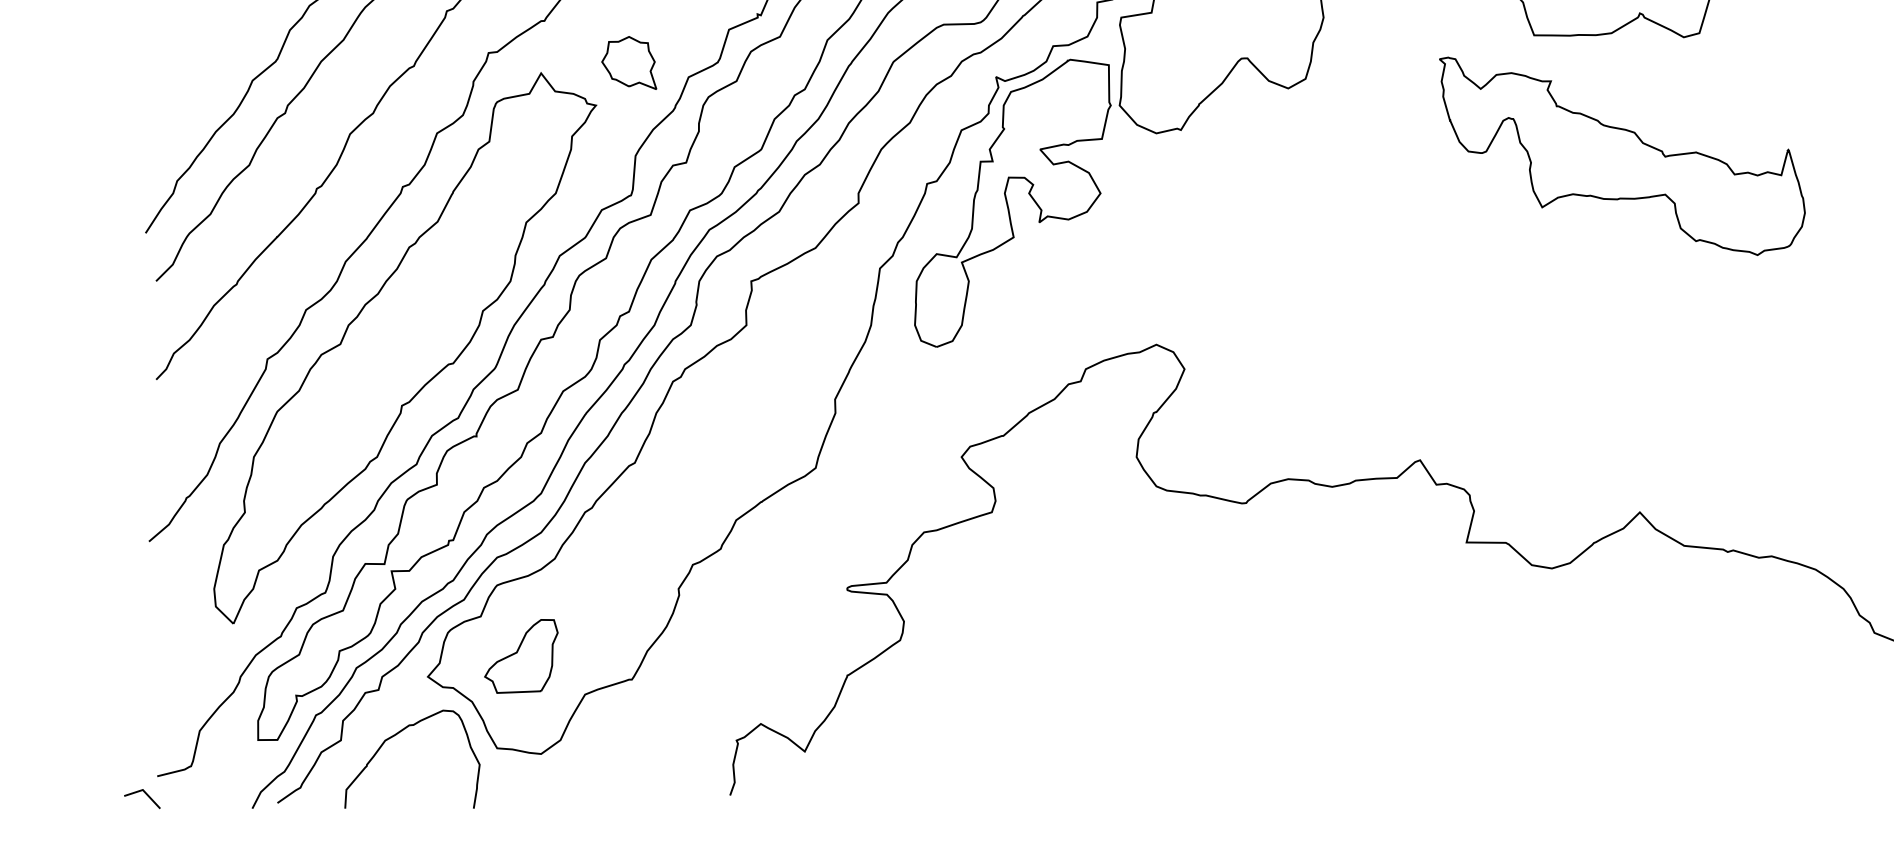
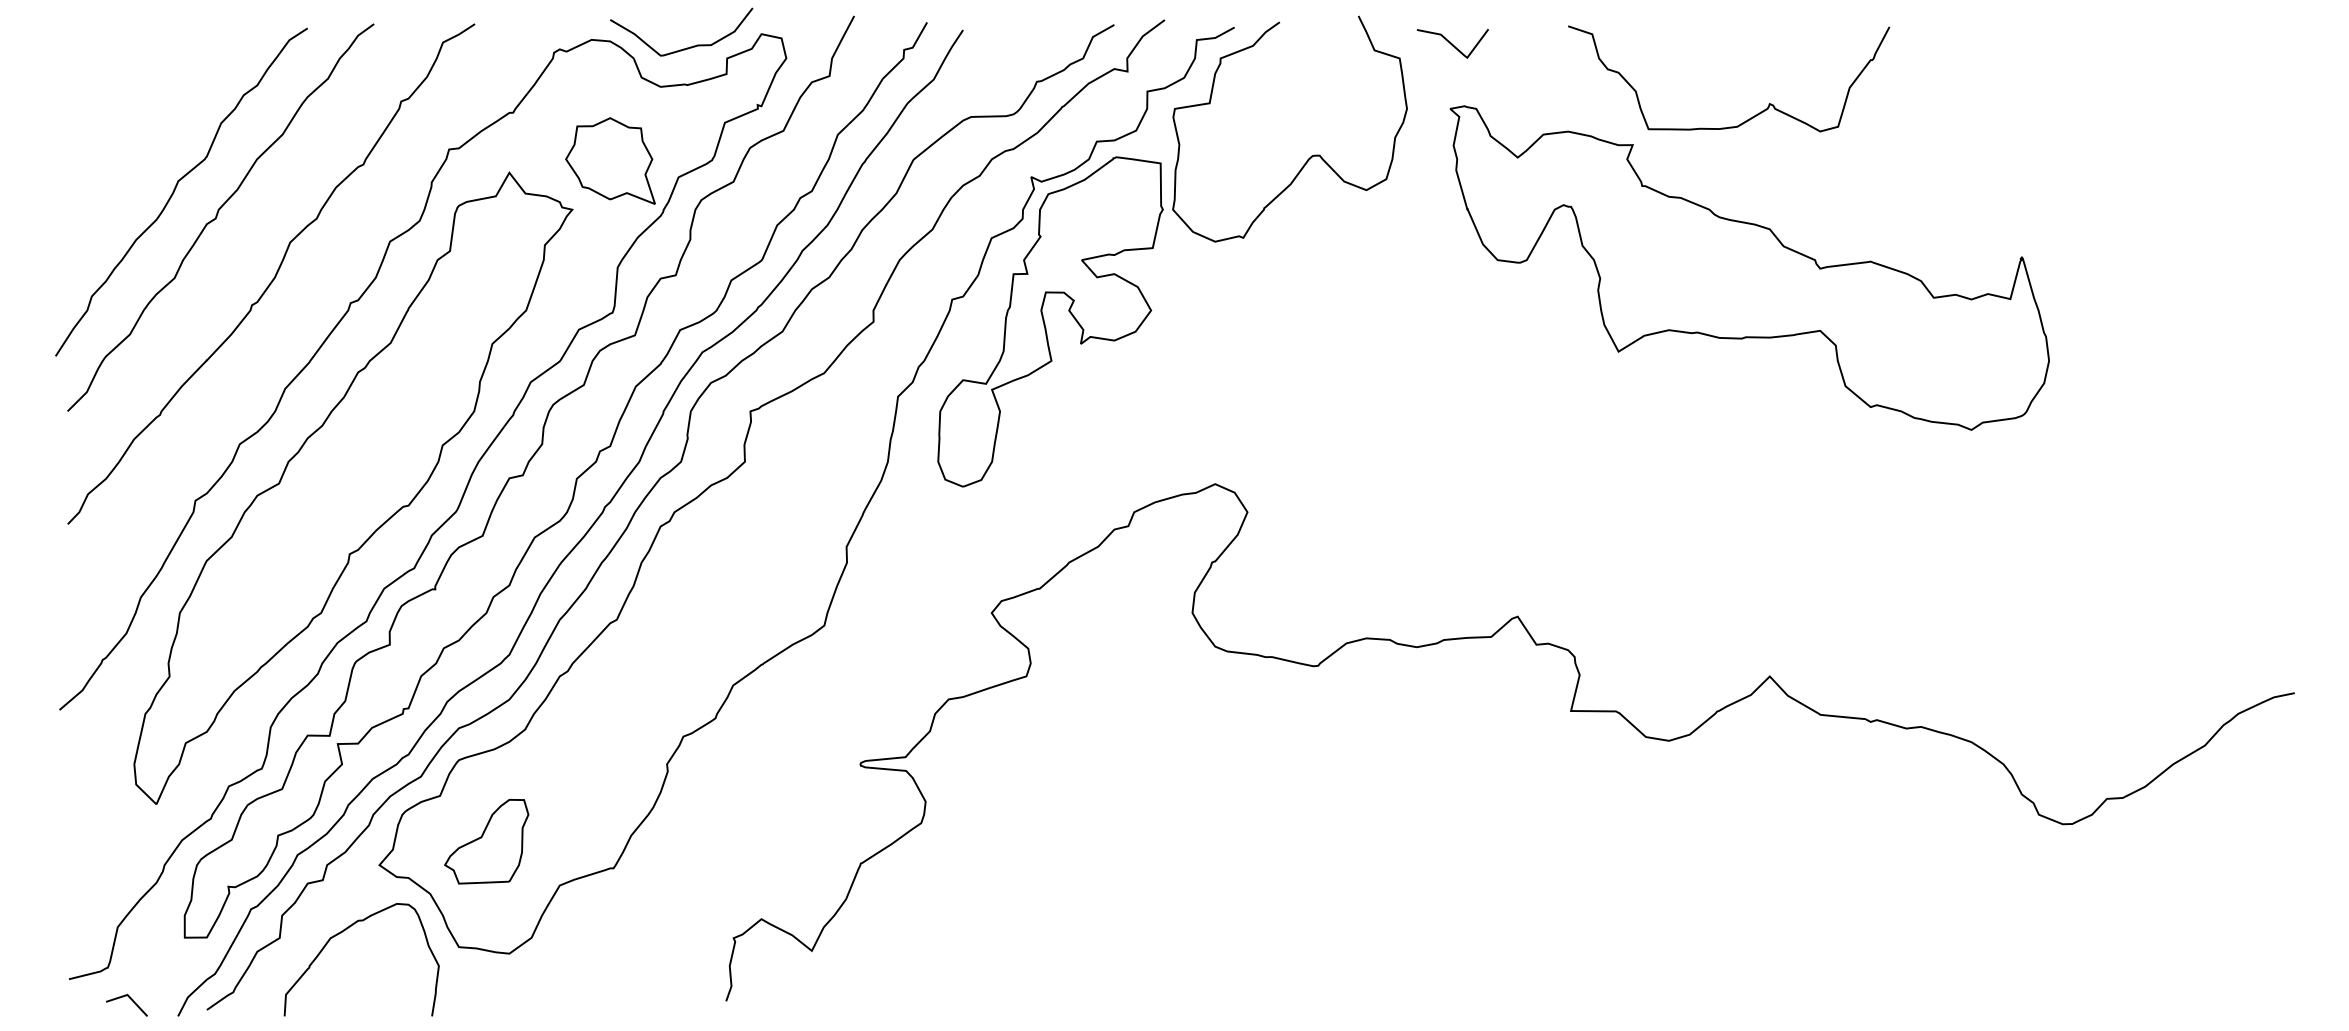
part: (629, 62) -> (610, 160), size x1.43
part: (1622, 155) -> (1749, 267), size x1.43
line: (146, 794) -> (131, 1000), moved

